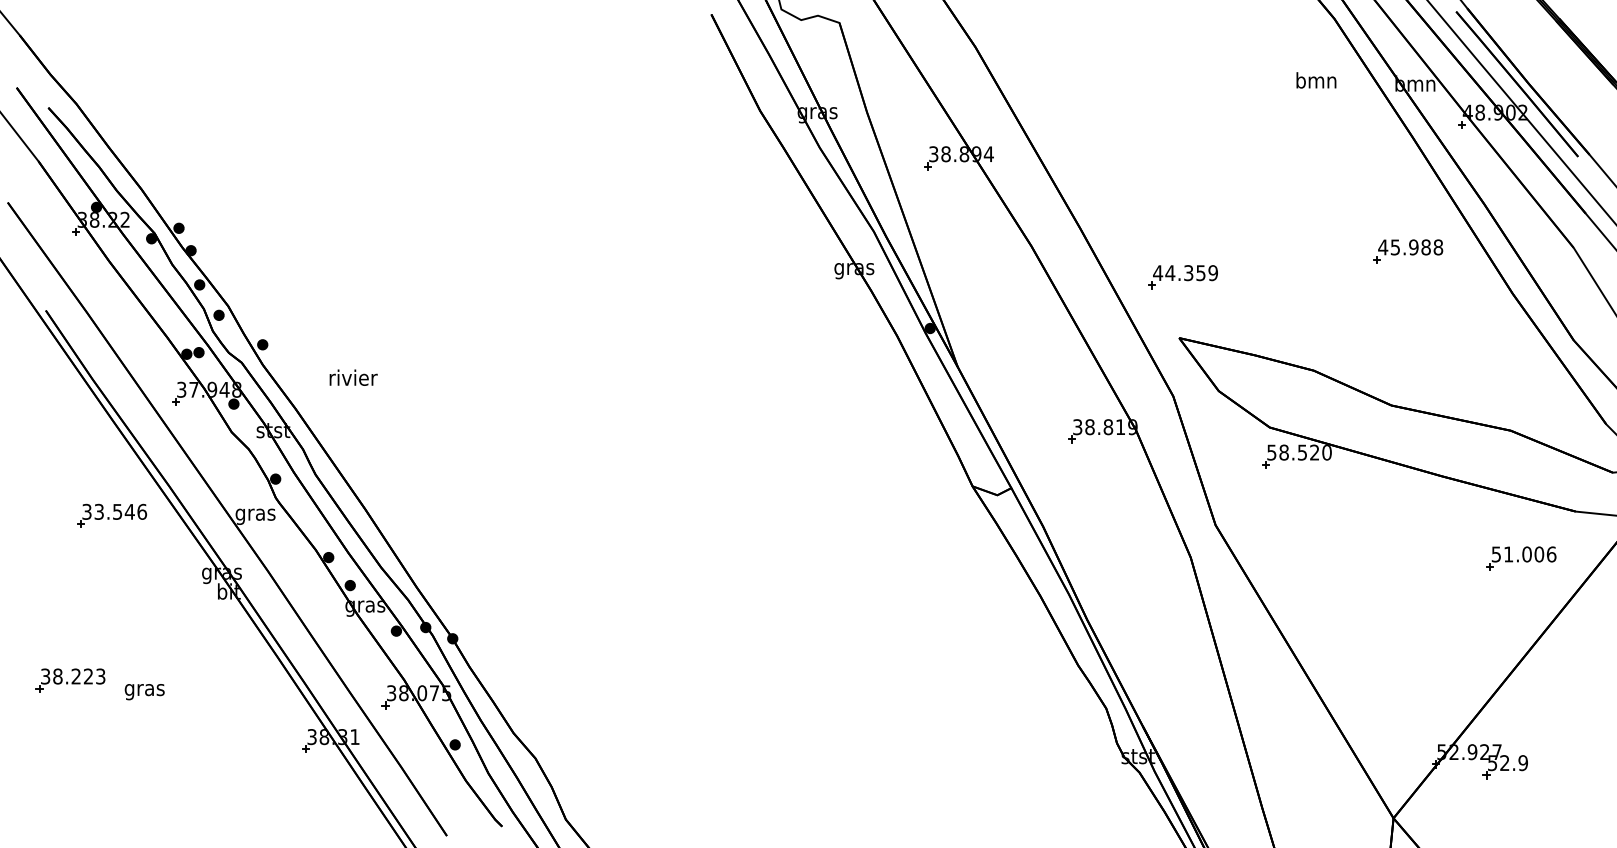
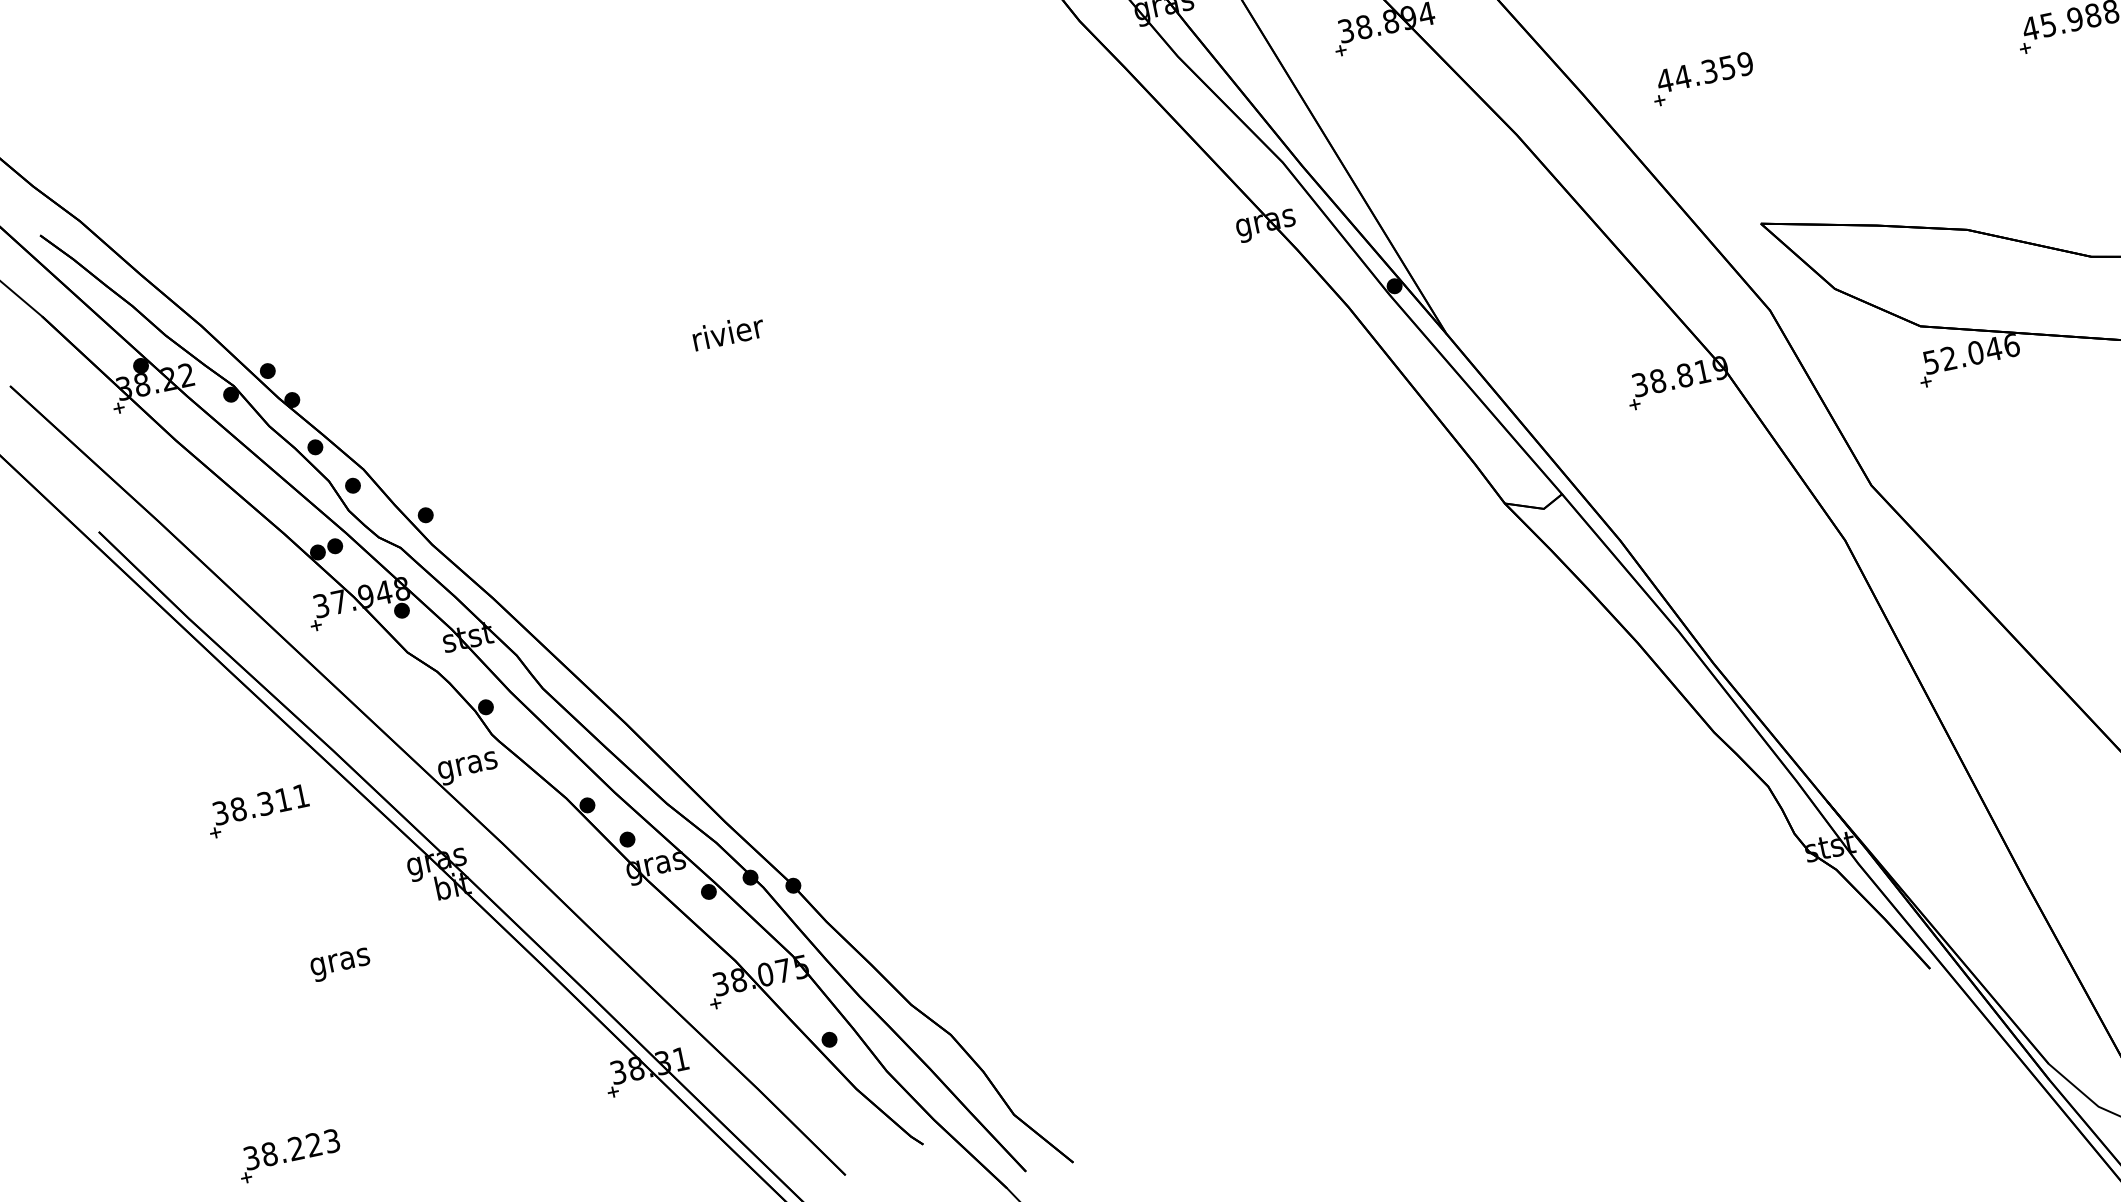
part: (1182, 277) -> (1701, 79), moved
text: (353, 377) -> (728, 332), moved
text: (1305, 452) -> (1980, 351), 58.520 -> 52.046
text: (120, 511) -> (269, 802), 33.546 -> 38.311
part: (70, 680) -> (289, 1156), moved
text: (144, 692) -> (340, 965), moved

